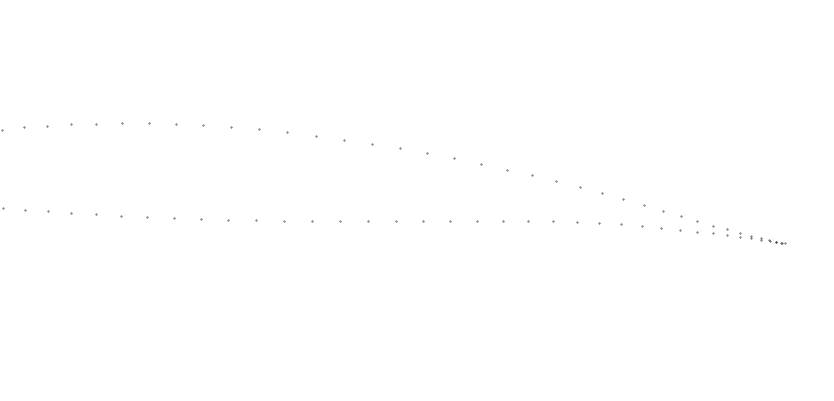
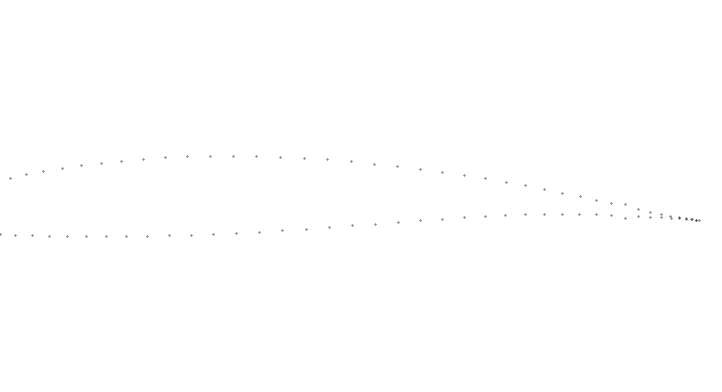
part: (697, 227) -> (625, 211), size x1.6

